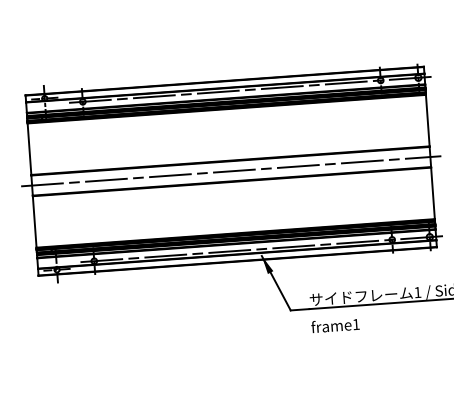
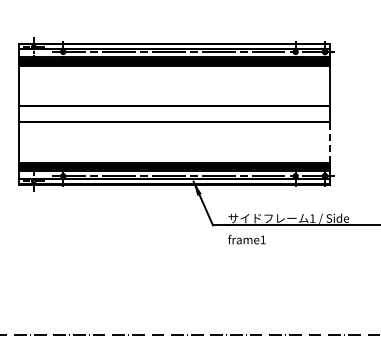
line: (231, 171) -> (174, 114), removed
line: (432, 192) -> (329, 141), solid -> dashed

